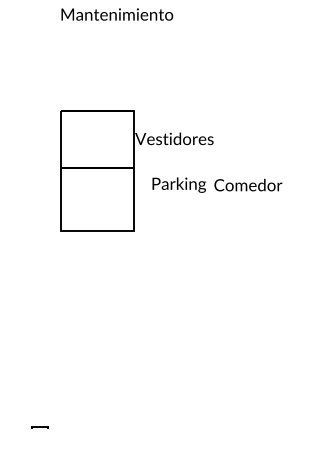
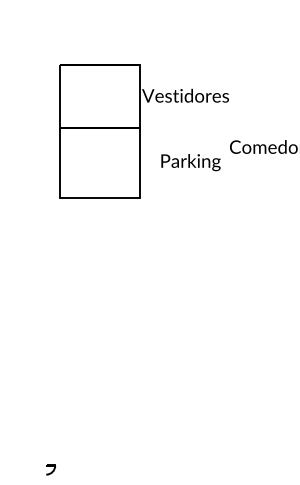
text: (178, 184) -> (190, 161), moved
line: (39, 427) -> (36, 415), removed

